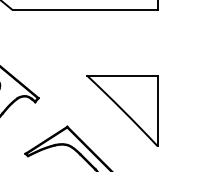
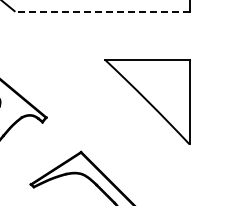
line: (84, 9) -> (101, 11), solid -> dashed
part: (122, 110) -> (147, 101), moved

